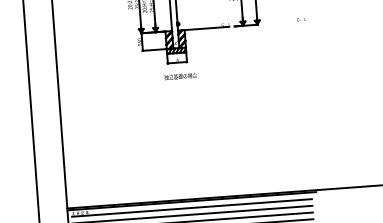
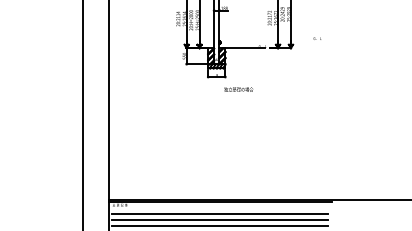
text: (301, 19) -> (317, 38), moved
text: (180, 76) -> (238, 89), moved
line: (192, 207) -> (220, 207), removed

